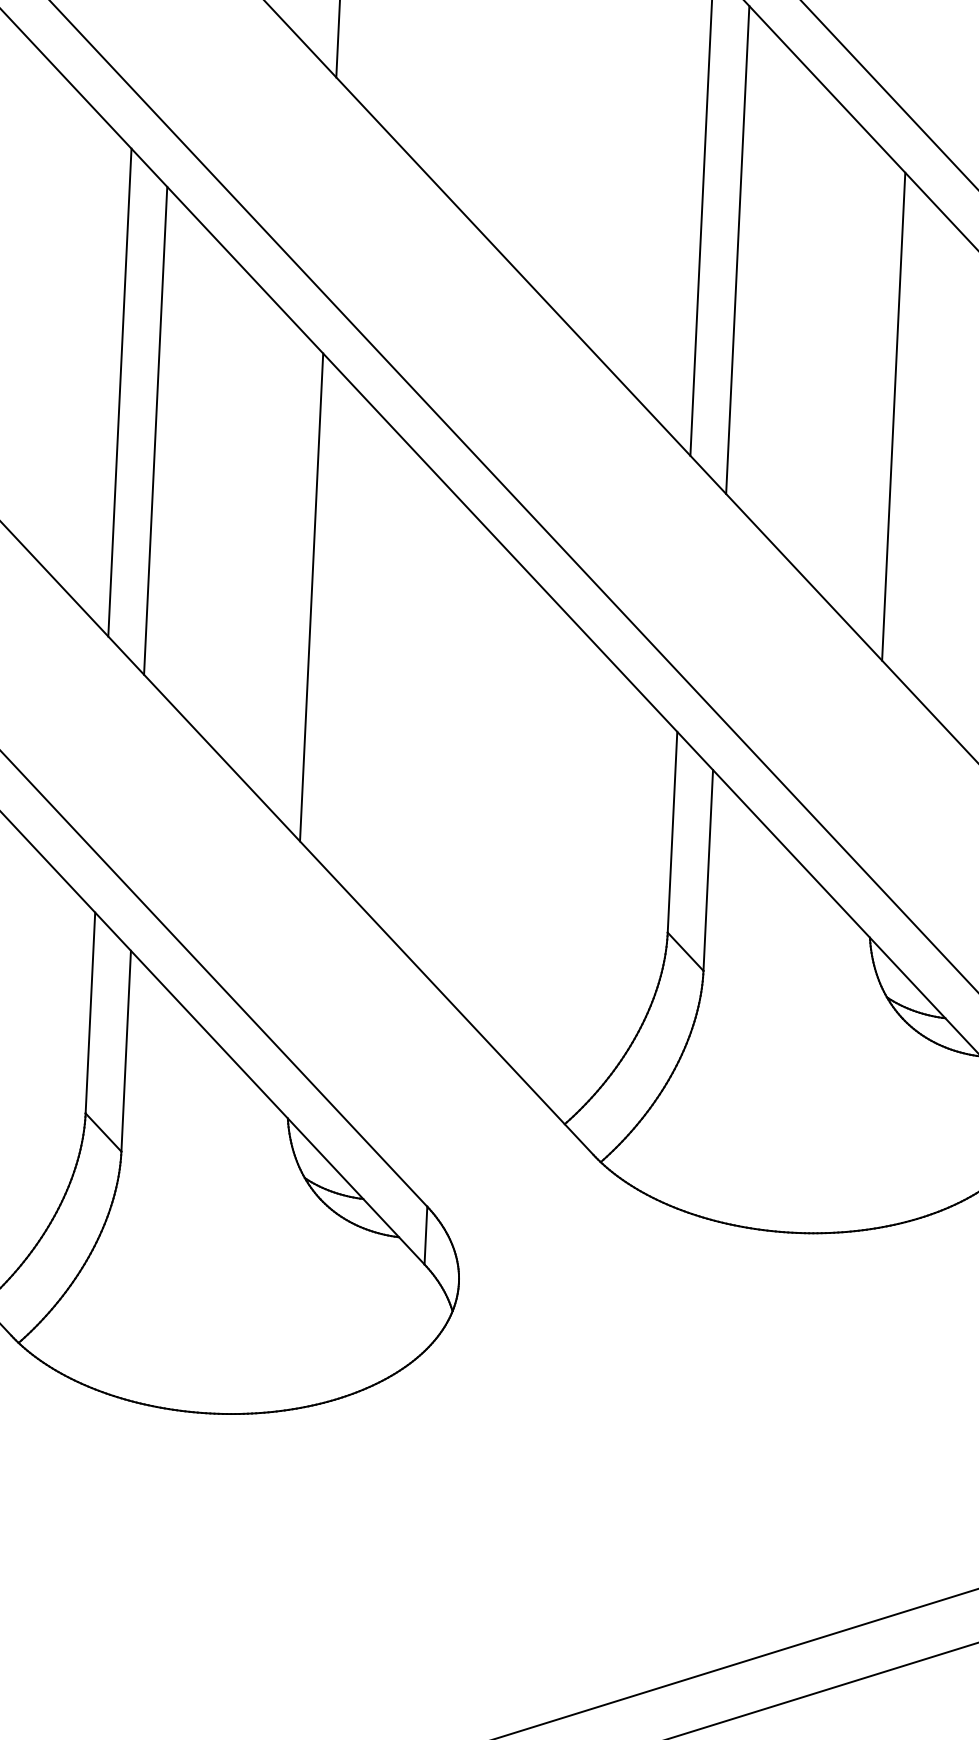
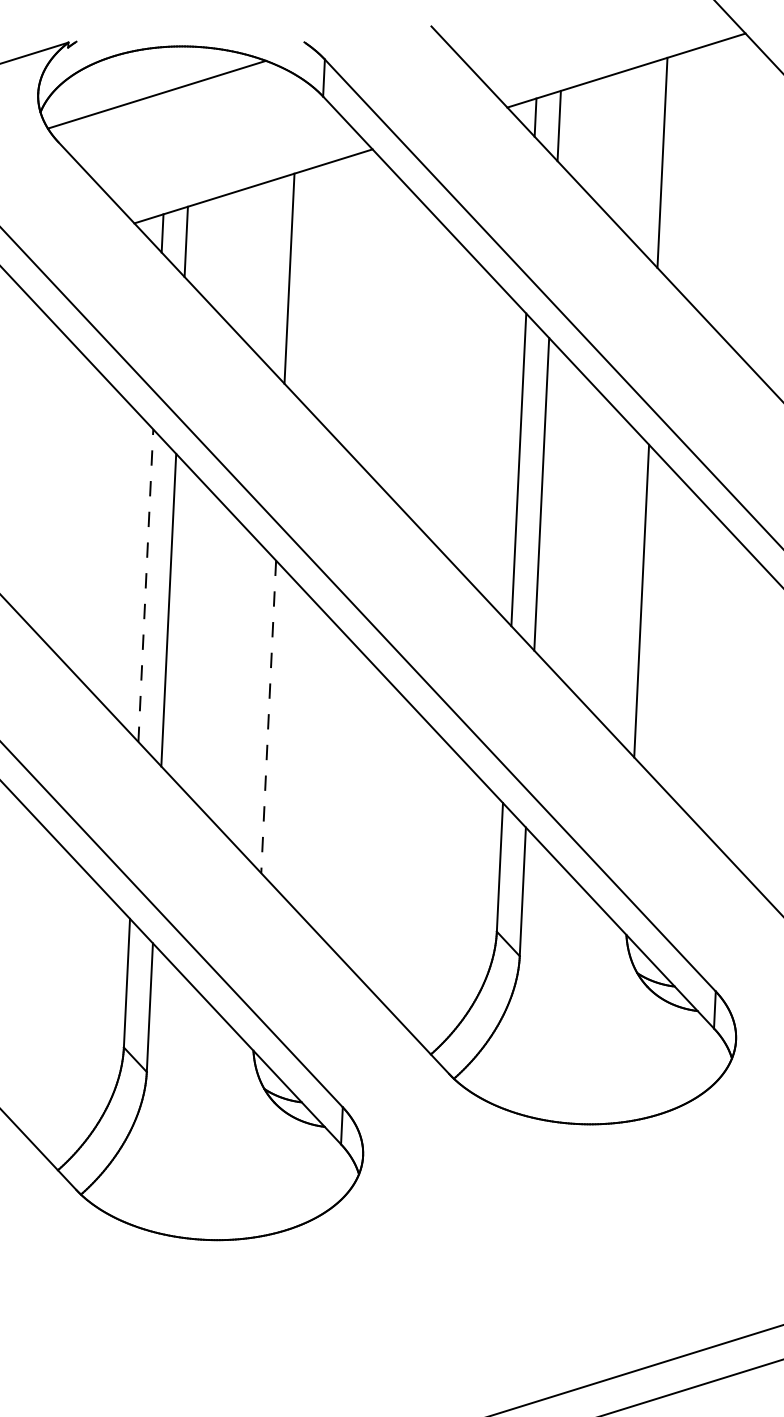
line: (119, 392) -> (145, 585), solid -> dashed
line: (311, 598) -> (268, 717), solid -> dashed

